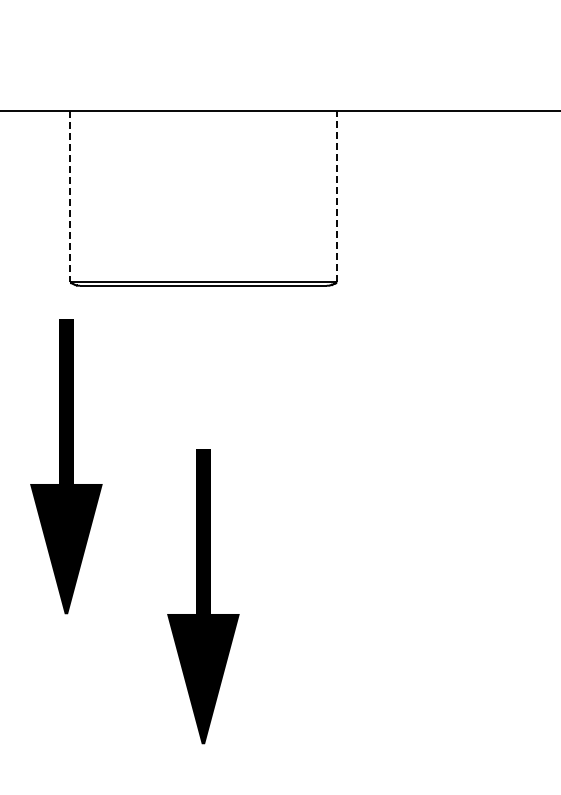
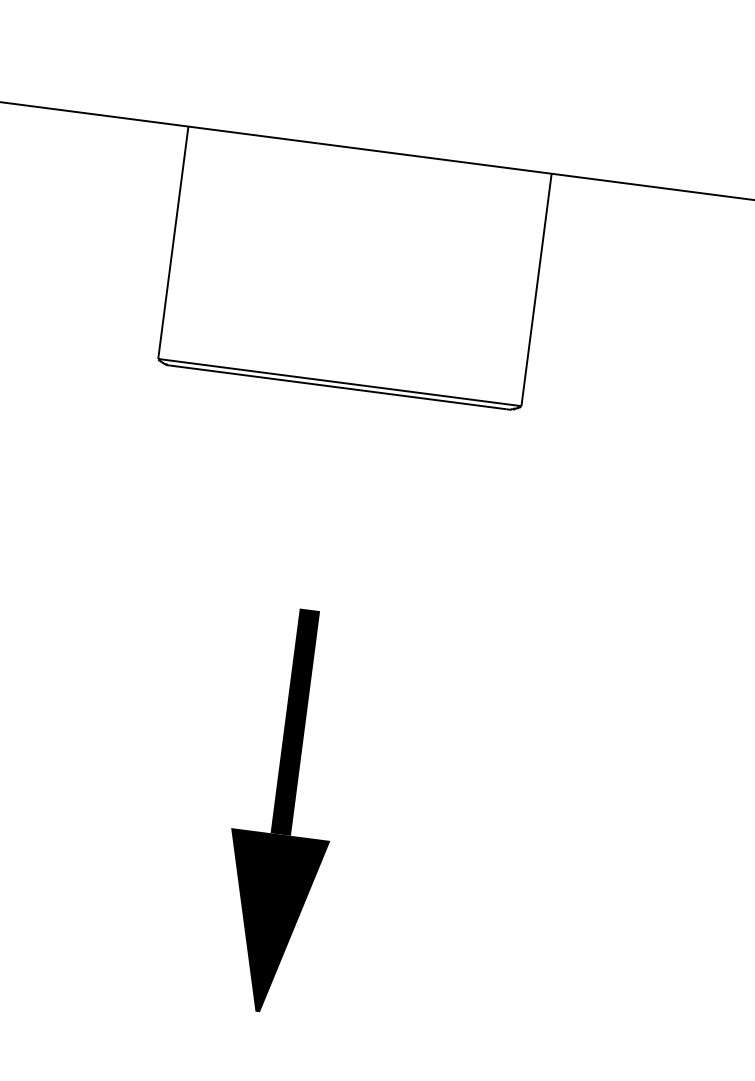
line: (337, 196) -> (537, 289), dashed -> solid
line: (70, 197) -> (173, 243), dashed -> solid
part: (66, 466) -> (120, 609), removed

